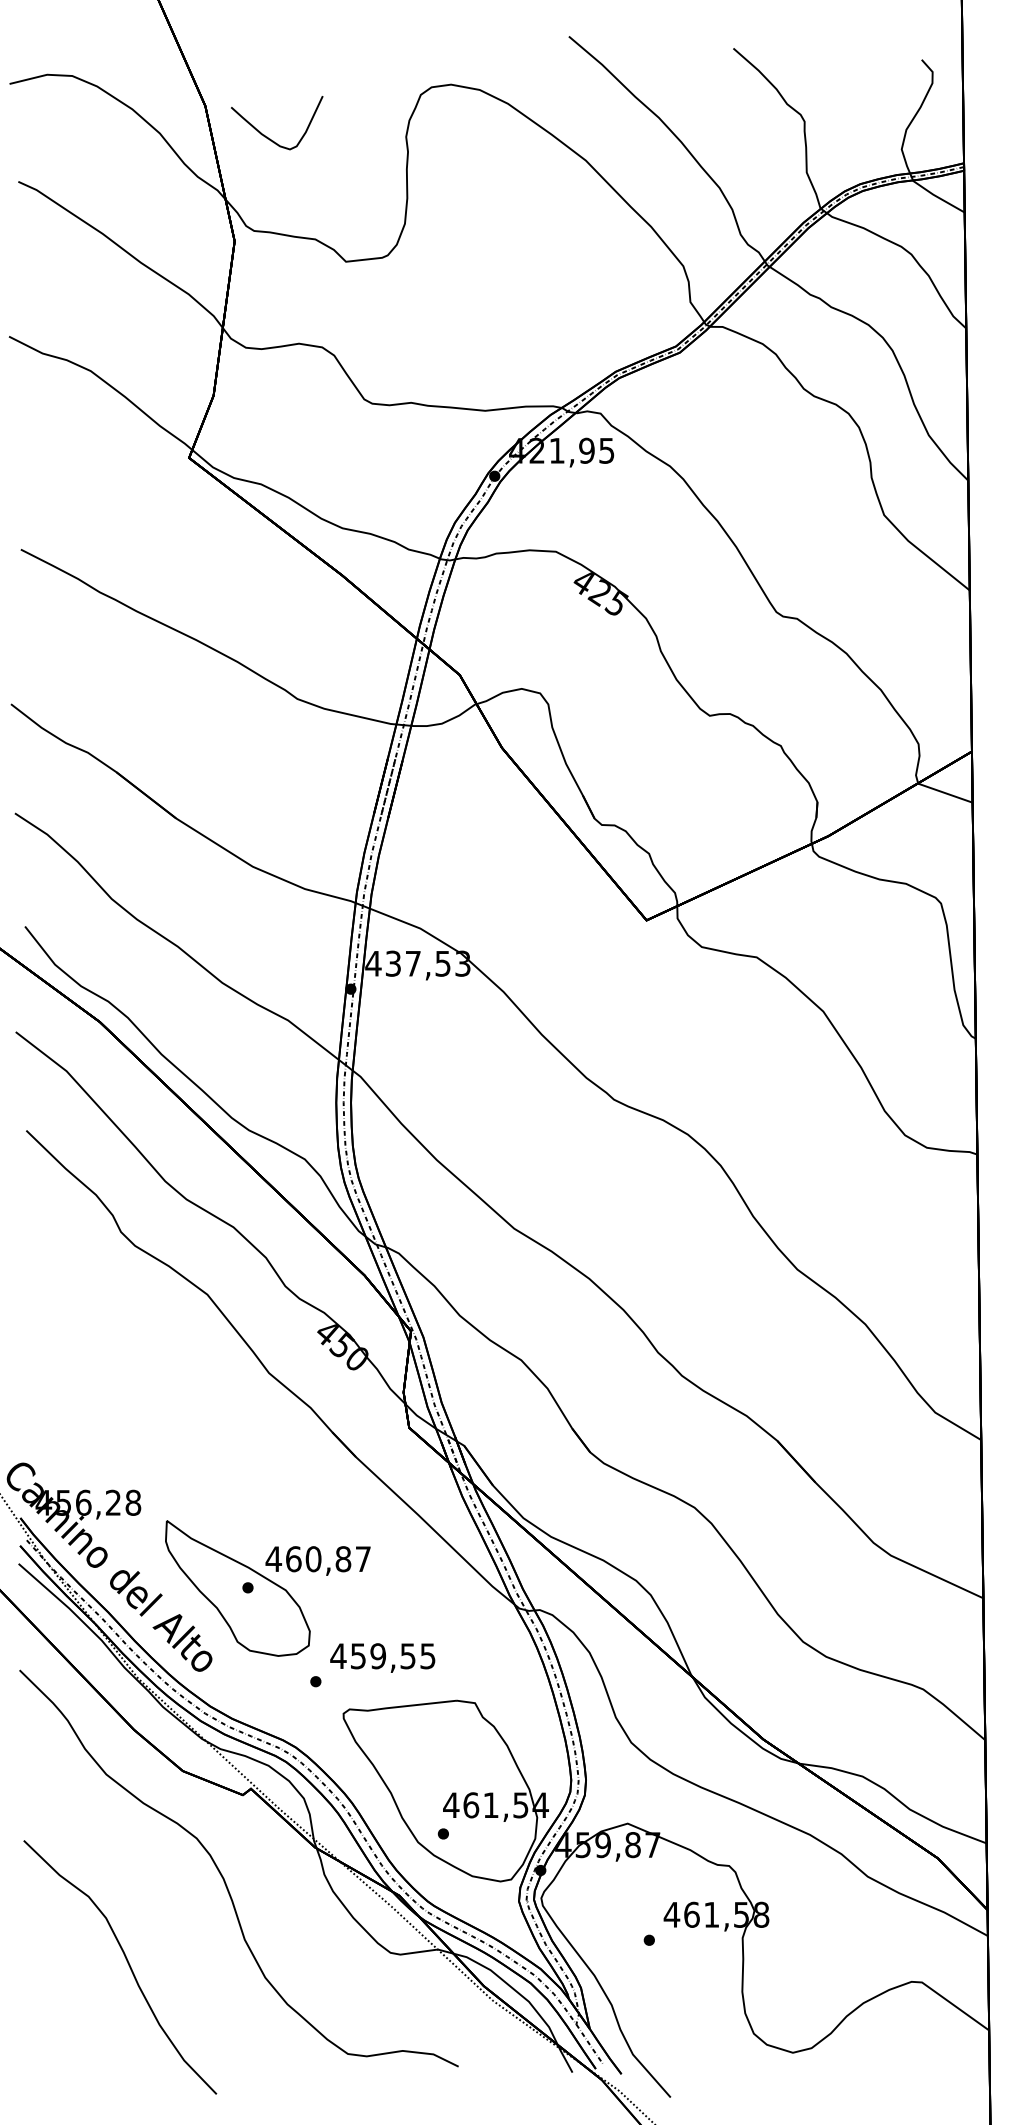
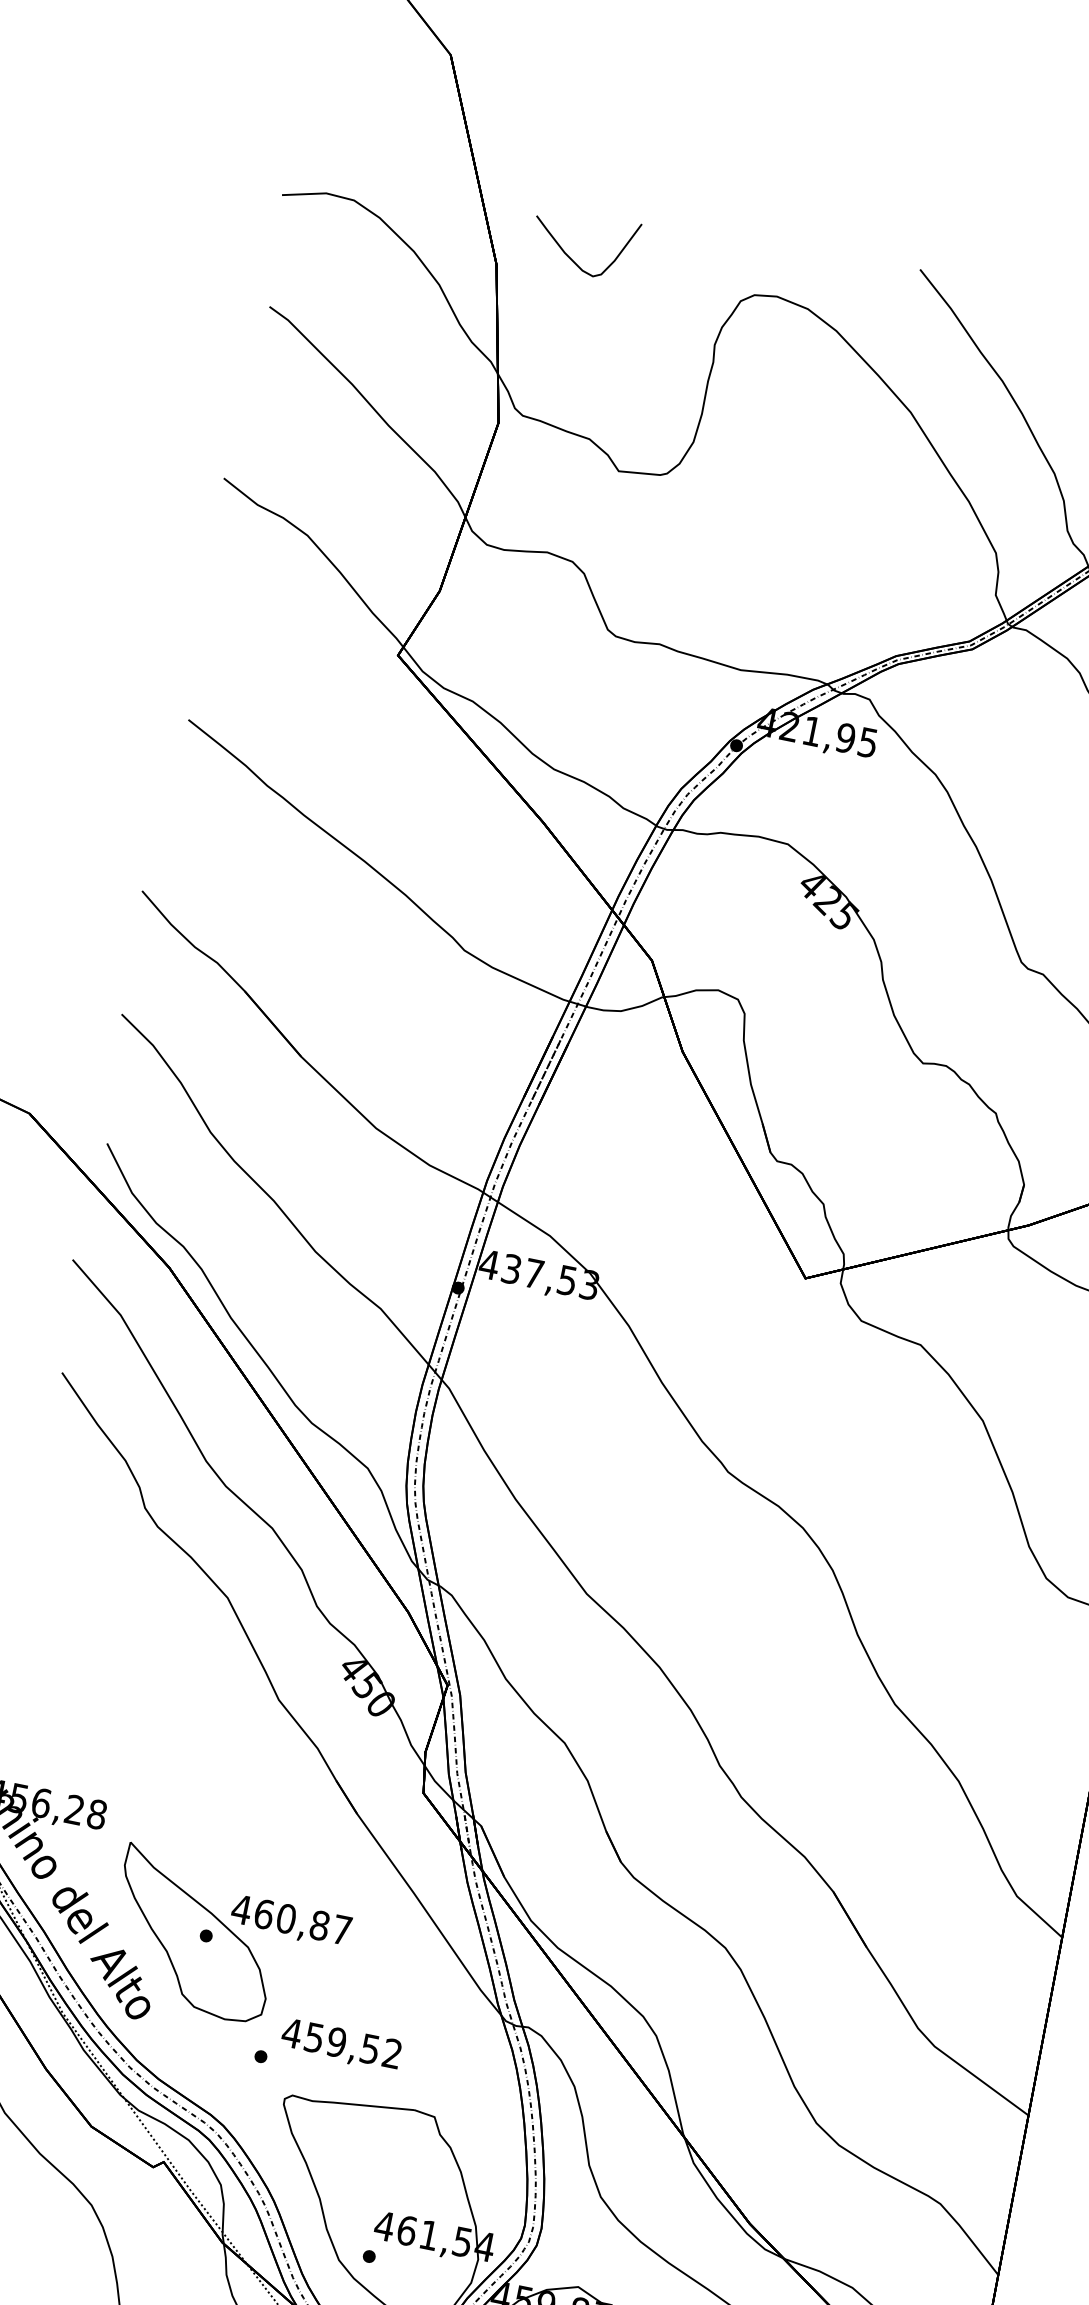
curve: (267, 136) -> (570, 256), moved
text: (427, 1656) -> (391, 2053), 459,55 -> 459,52

